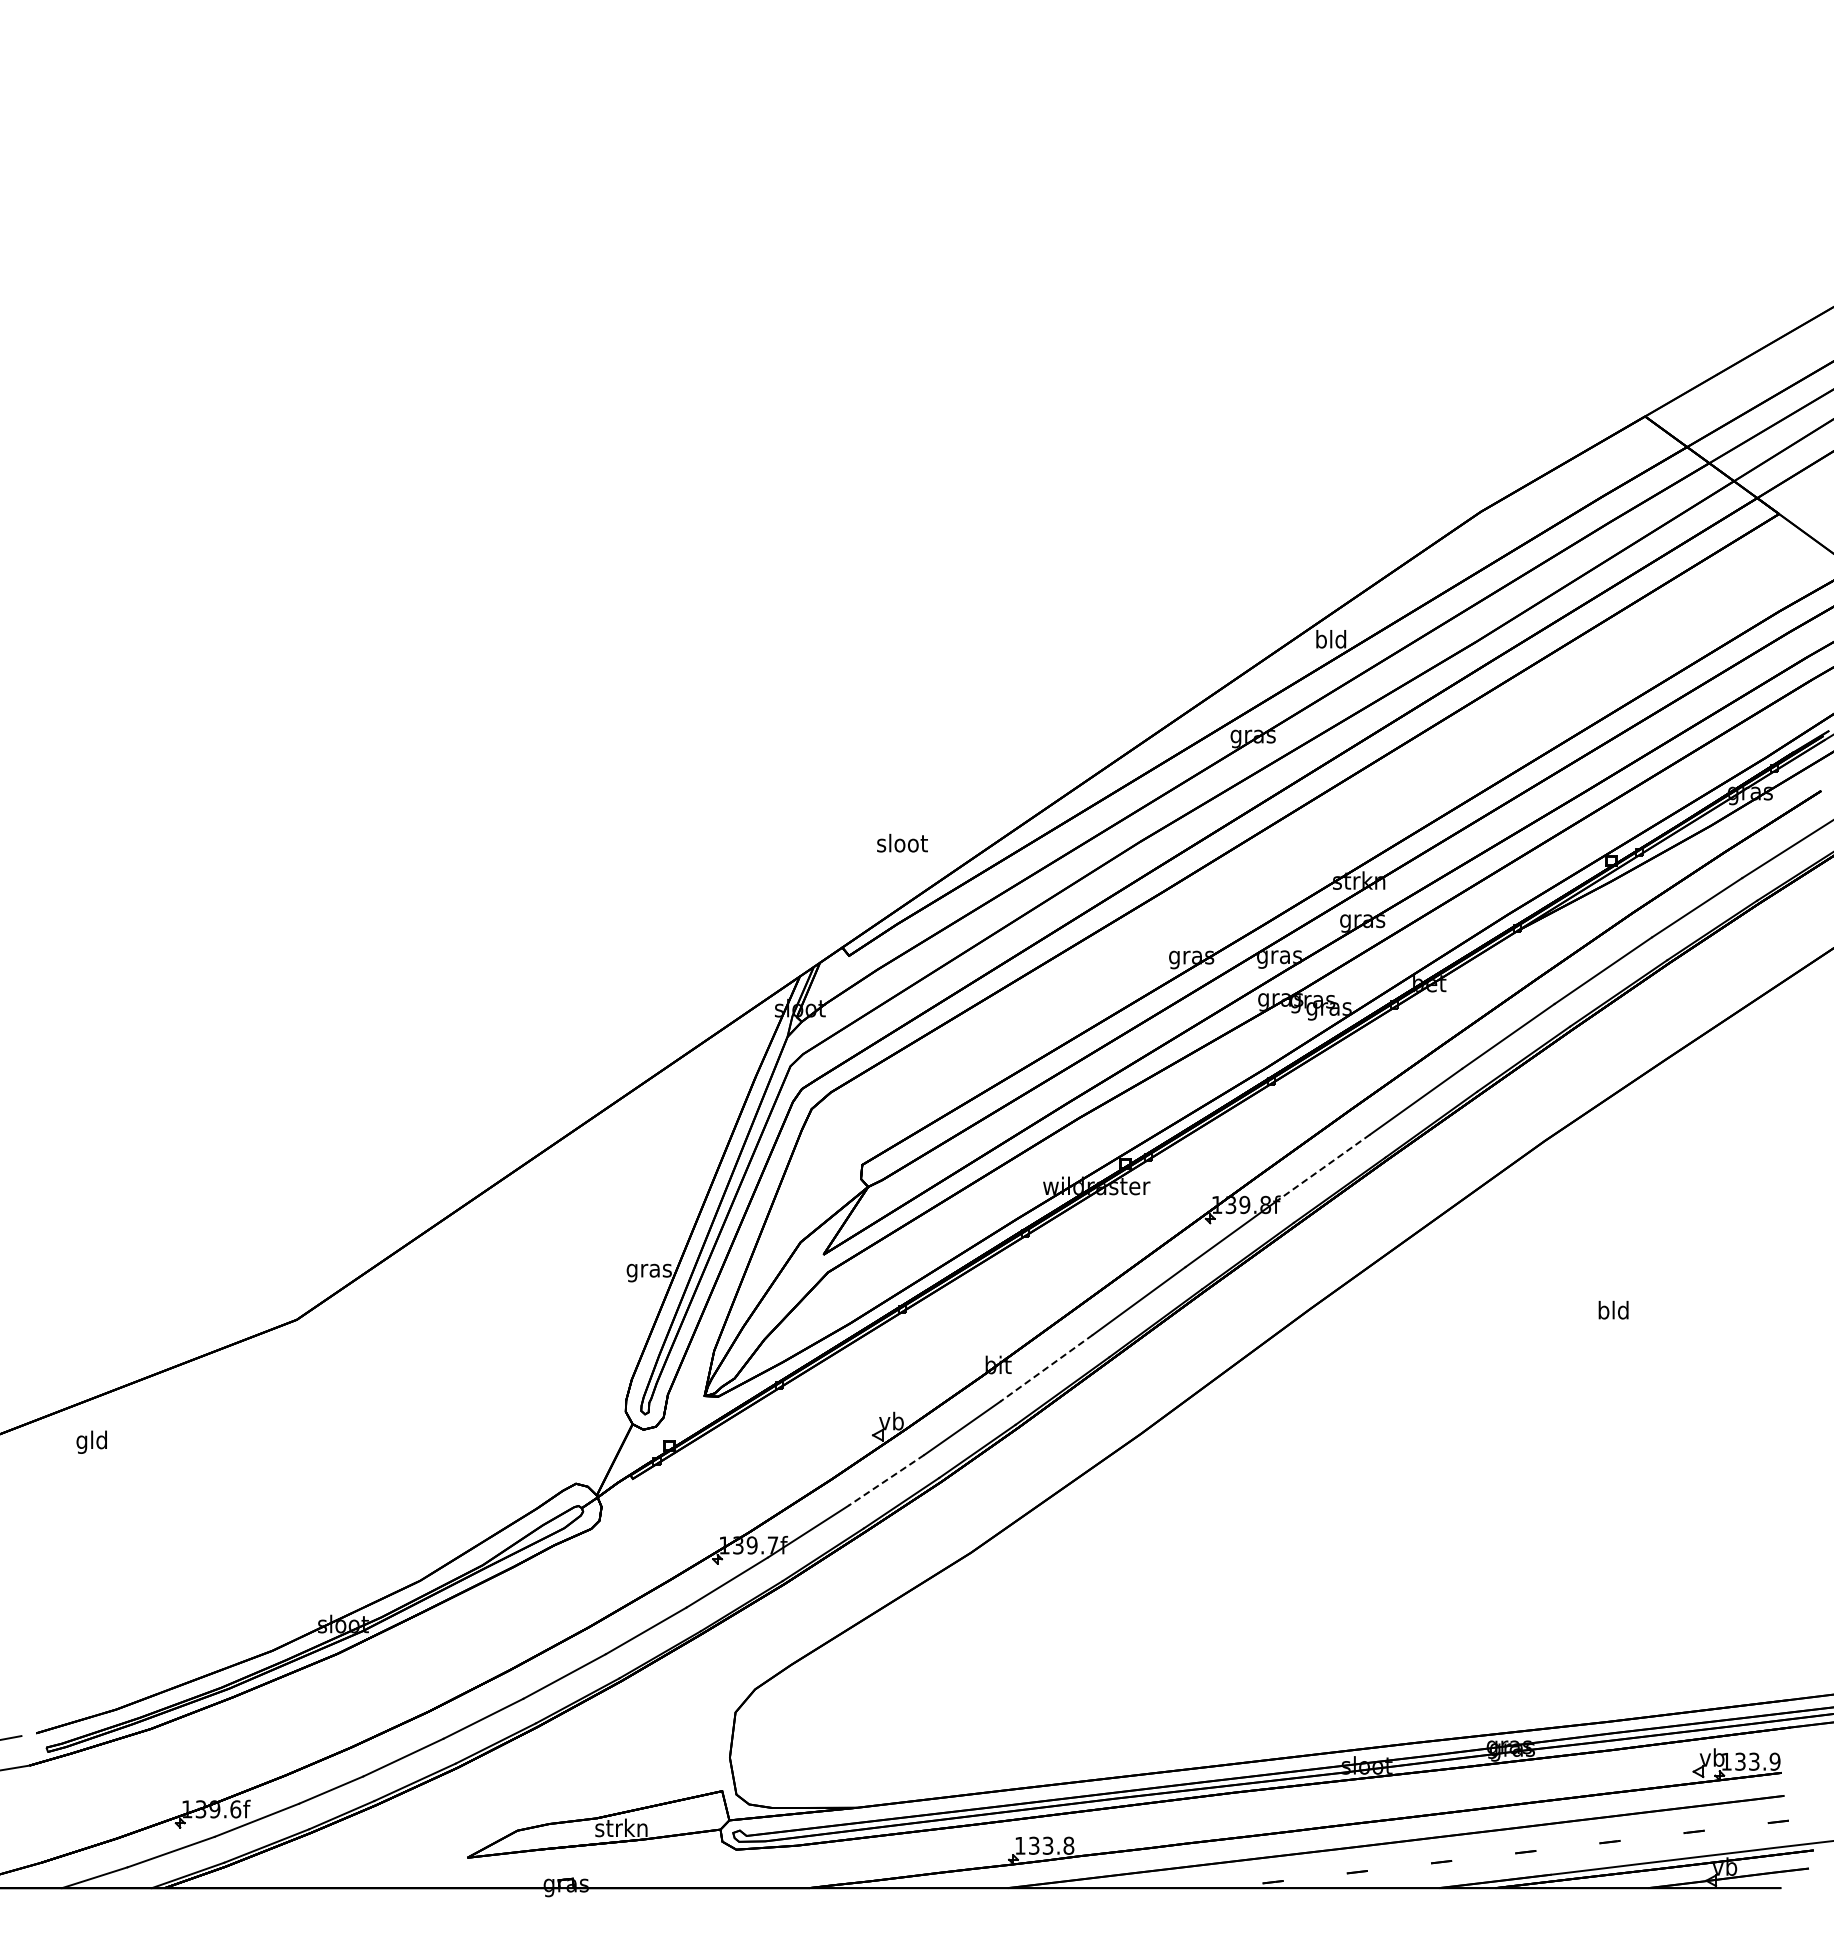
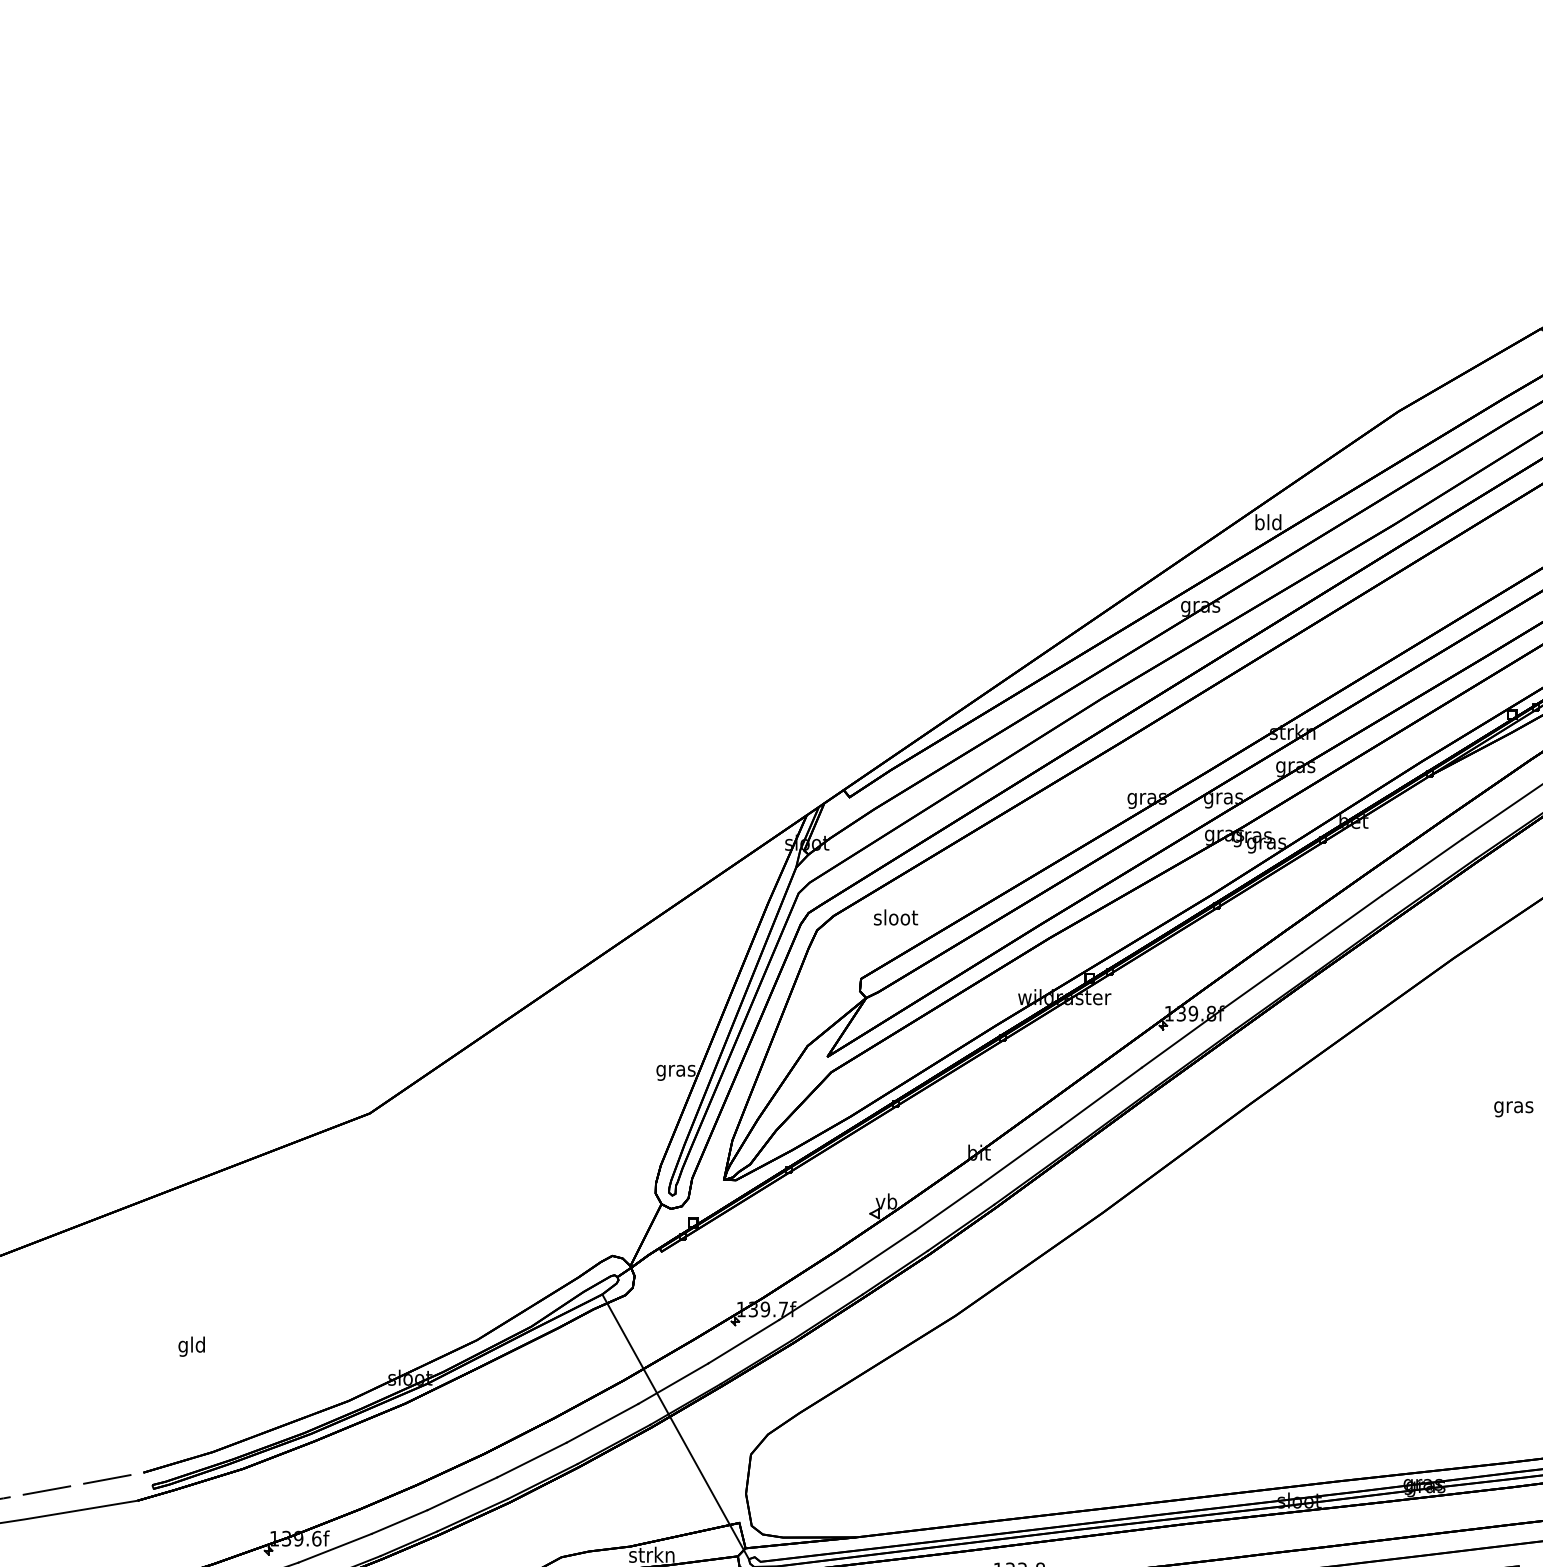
text: (902, 842) -> (895, 916), moved
line: (1323, 1167) -> (1261, 981), dashed -> solid
text: (1613, 1312) -> (1513, 1107), bld -> gras
line: (1046, 1368) -> (1021, 1155), dashed -> solid
text: (91, 1441) -> (191, 1346), moved
line: (886, 1480) -> (882, 1253), dashed -> solid
line: (648, 1680) -> (675, 1426), added

